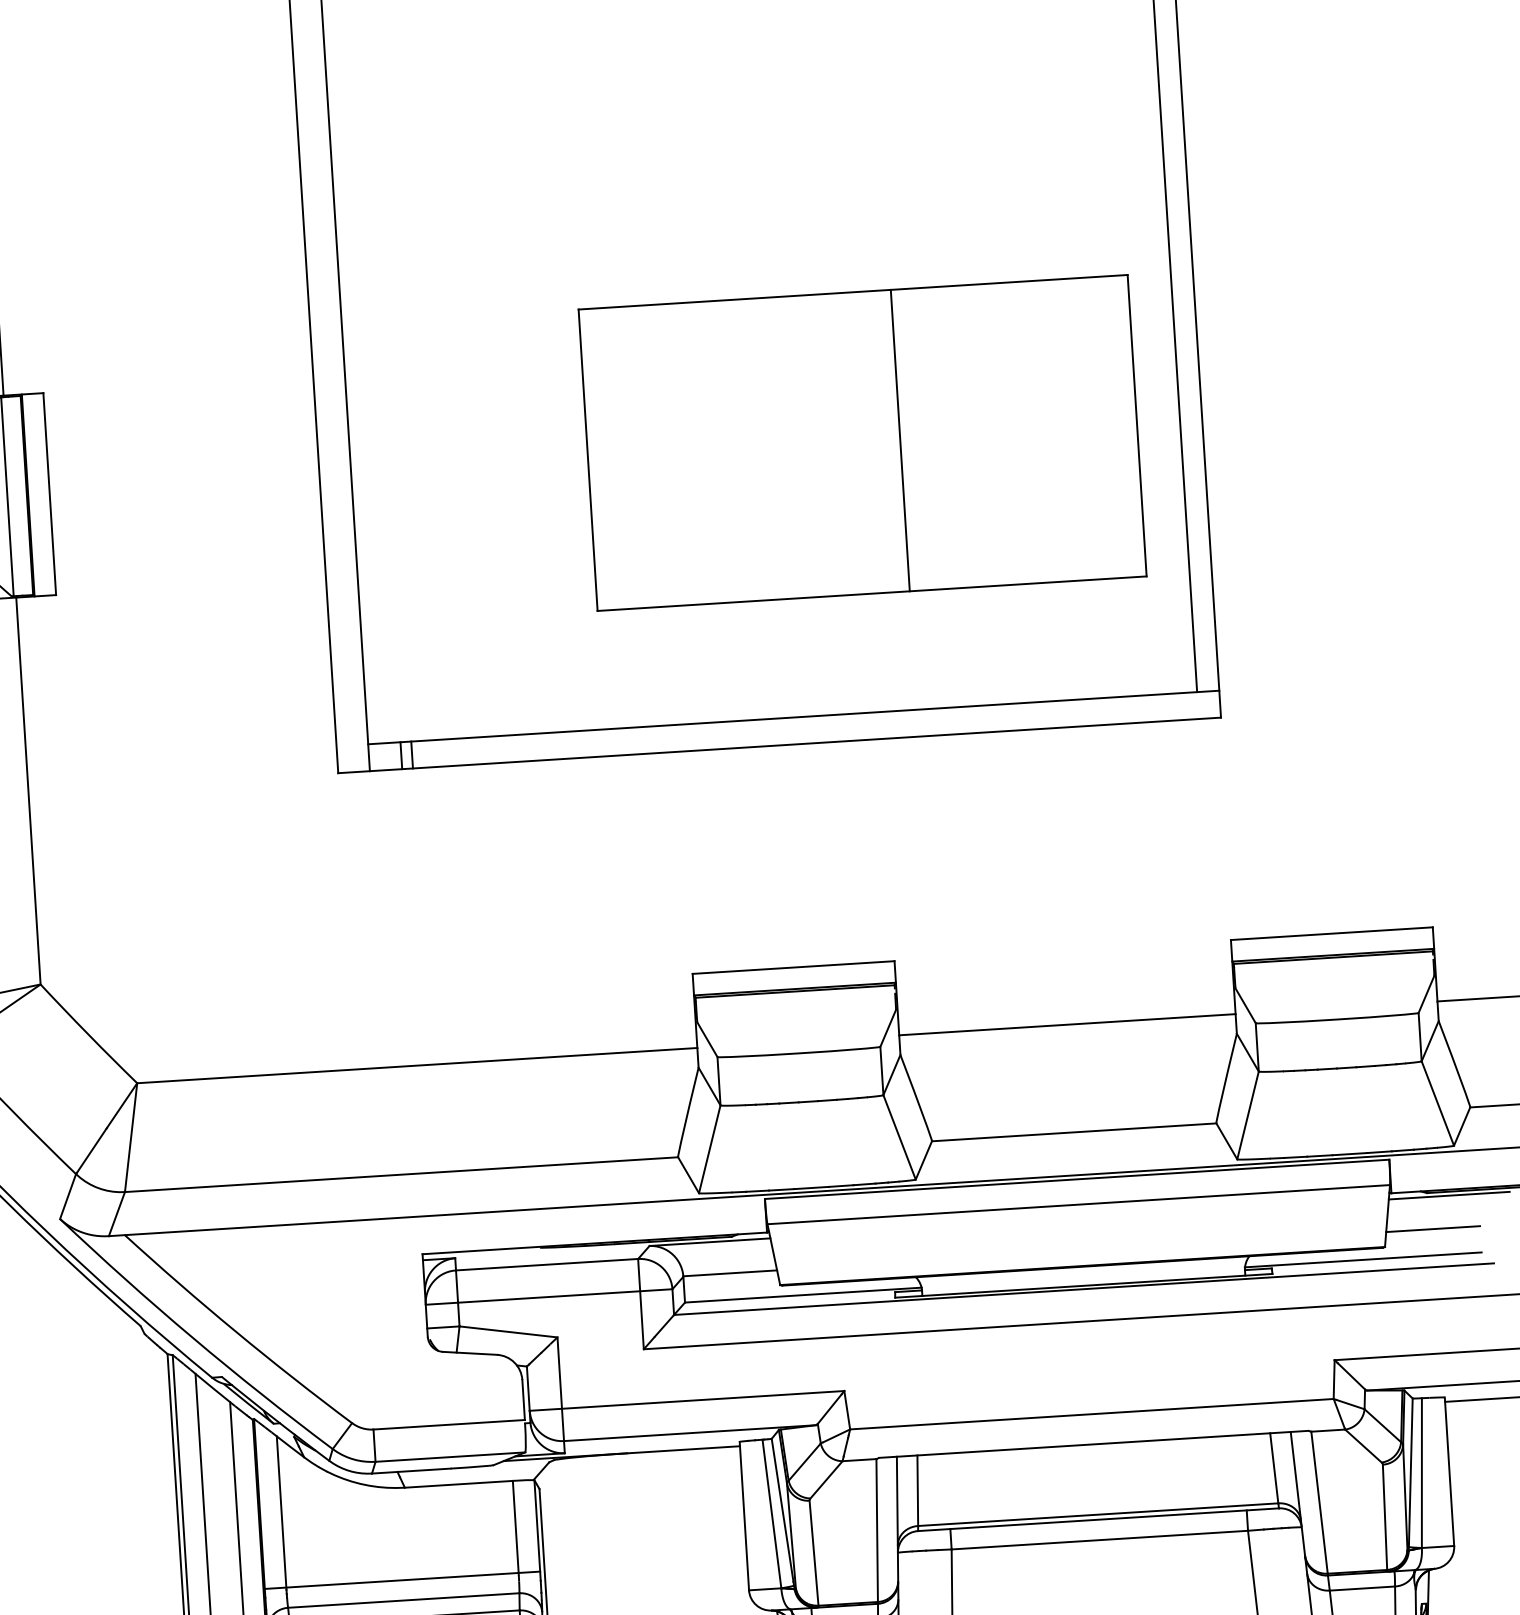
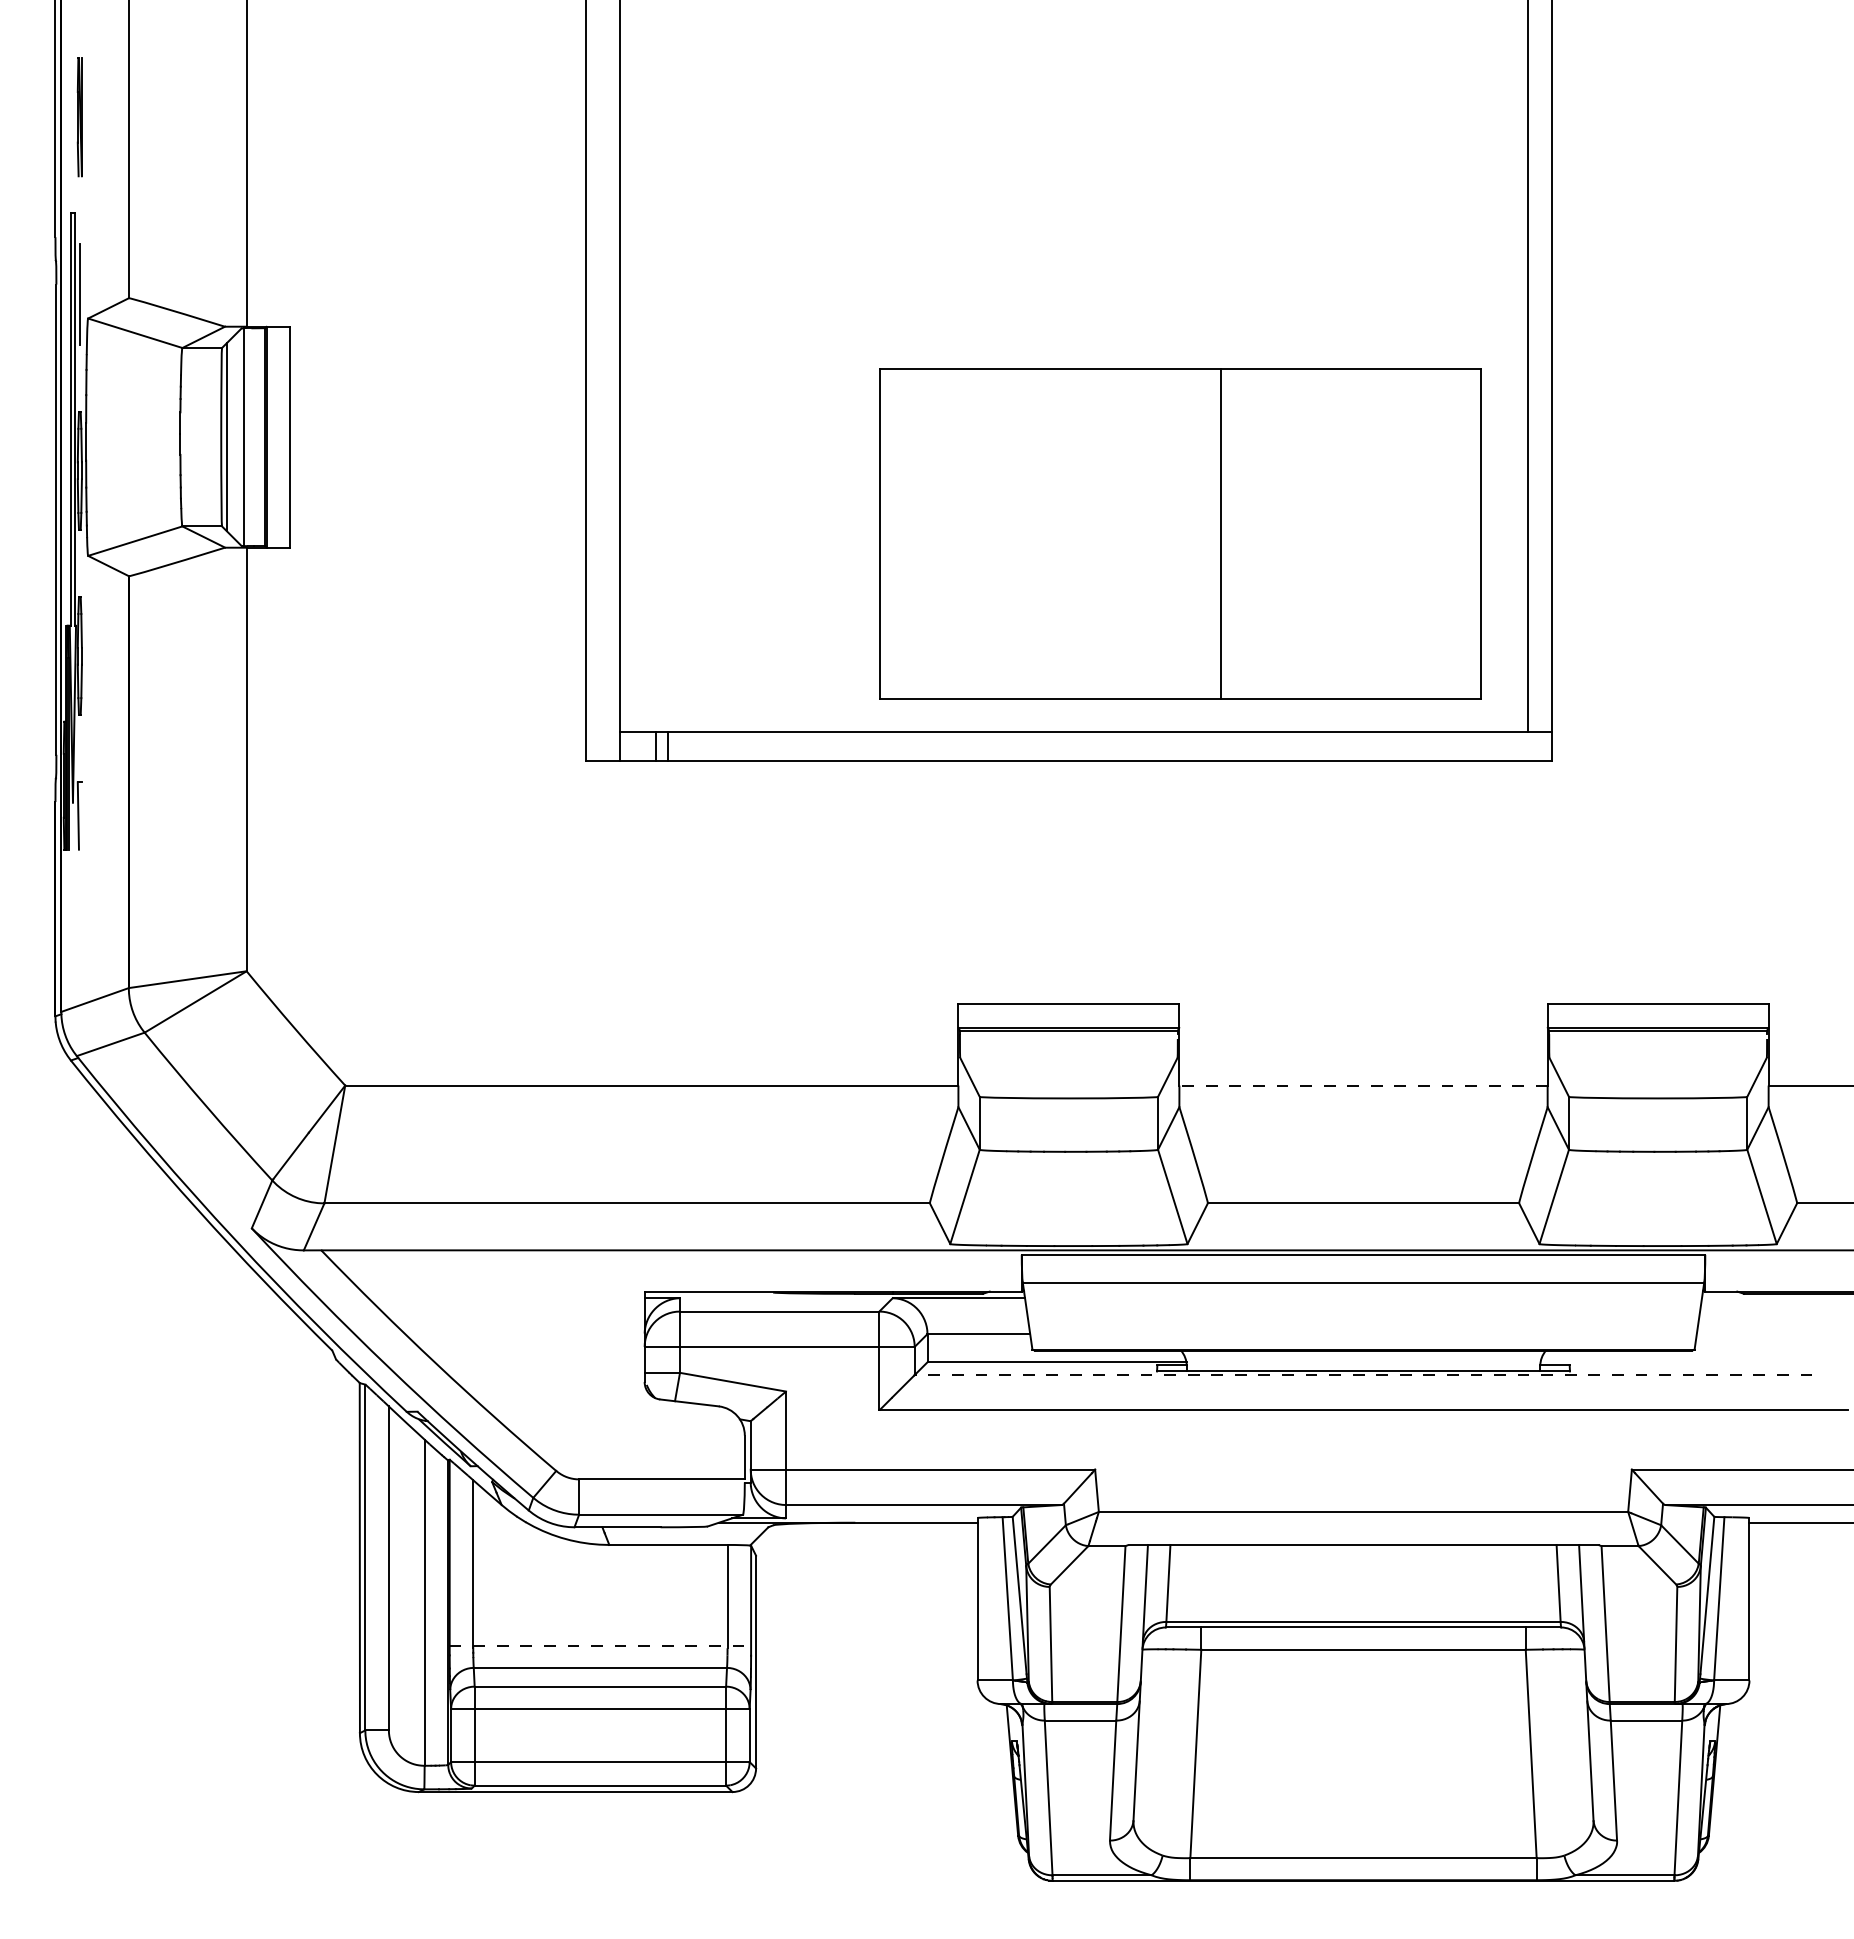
part: (862, 442) -> (1180, 533), moved
line: (1067, 1024) -> (1363, 1085), solid -> dashed
line: (1449, 1195) -> (1768, 1298), removed
line: (1432, 1229) -> (1747, 1333), removed
line: (1362, 1260) -> (1669, 1362), removed
line: (1084, 1289) -> (1363, 1375), solid -> dashed
line: (402, 1580) -> (600, 1645), solid -> dashed

